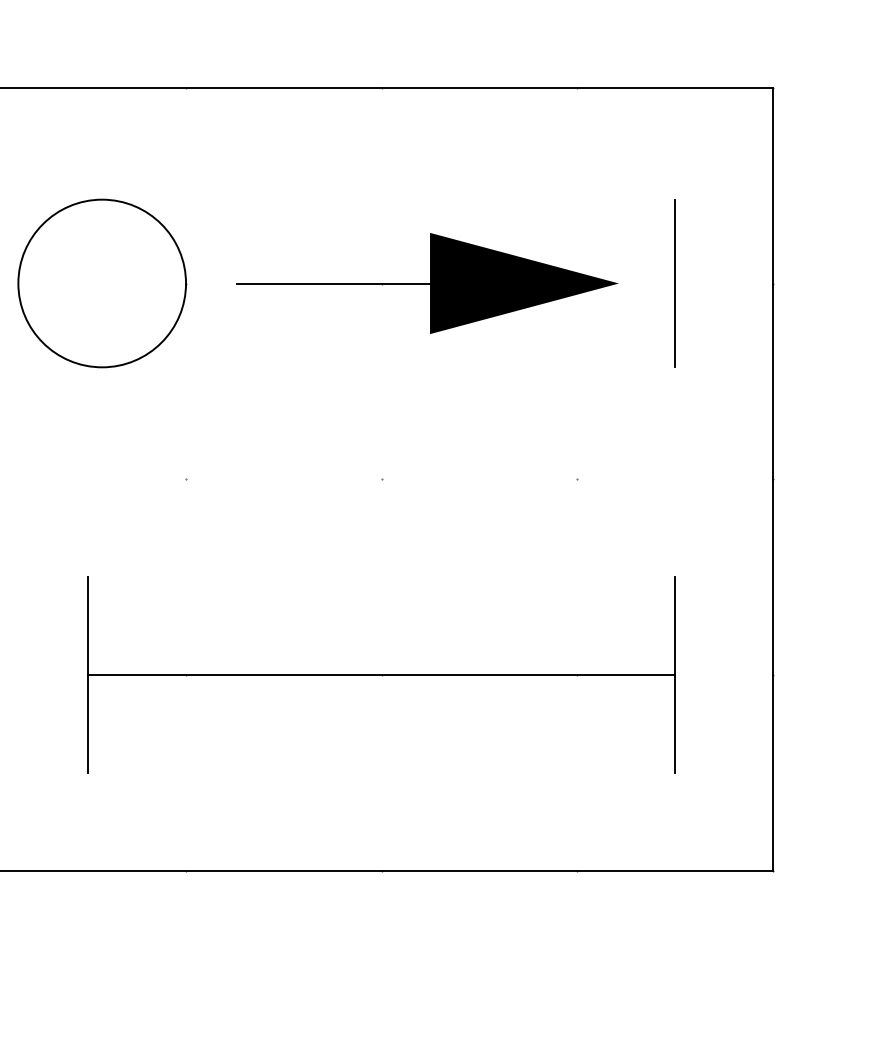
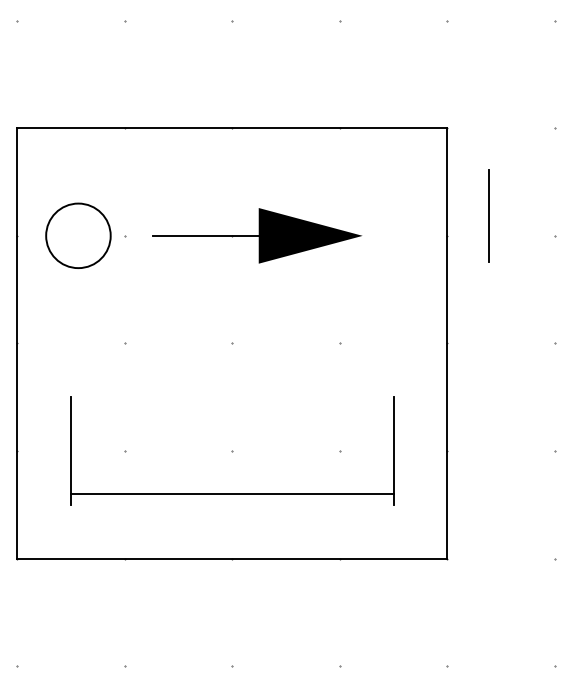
circle: (102, 282) -> (78, 235), size x0.7
line: (674, 282) -> (488, 215), moved
line: (380, 675) -> (231, 494), moved

